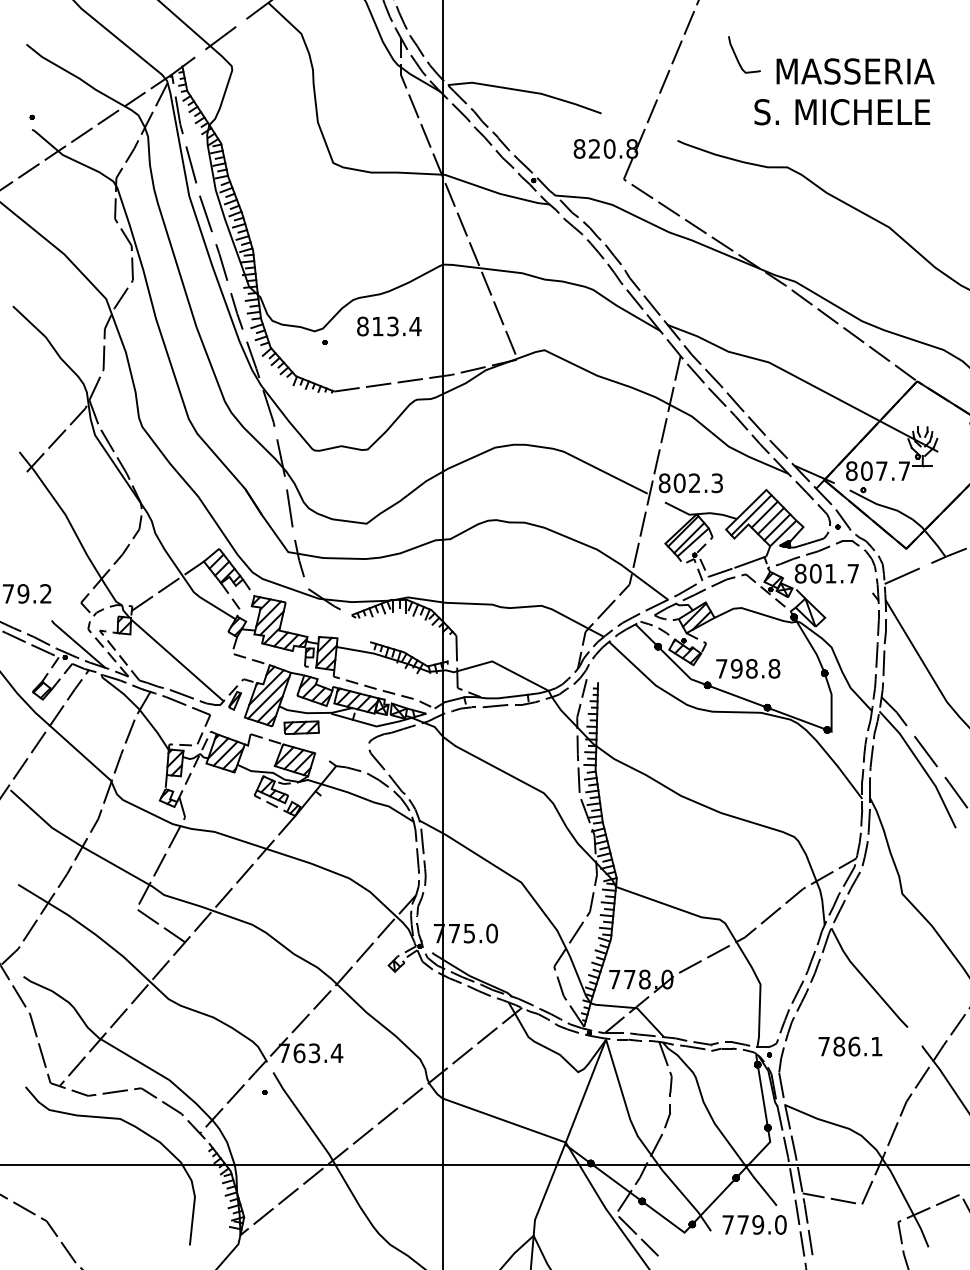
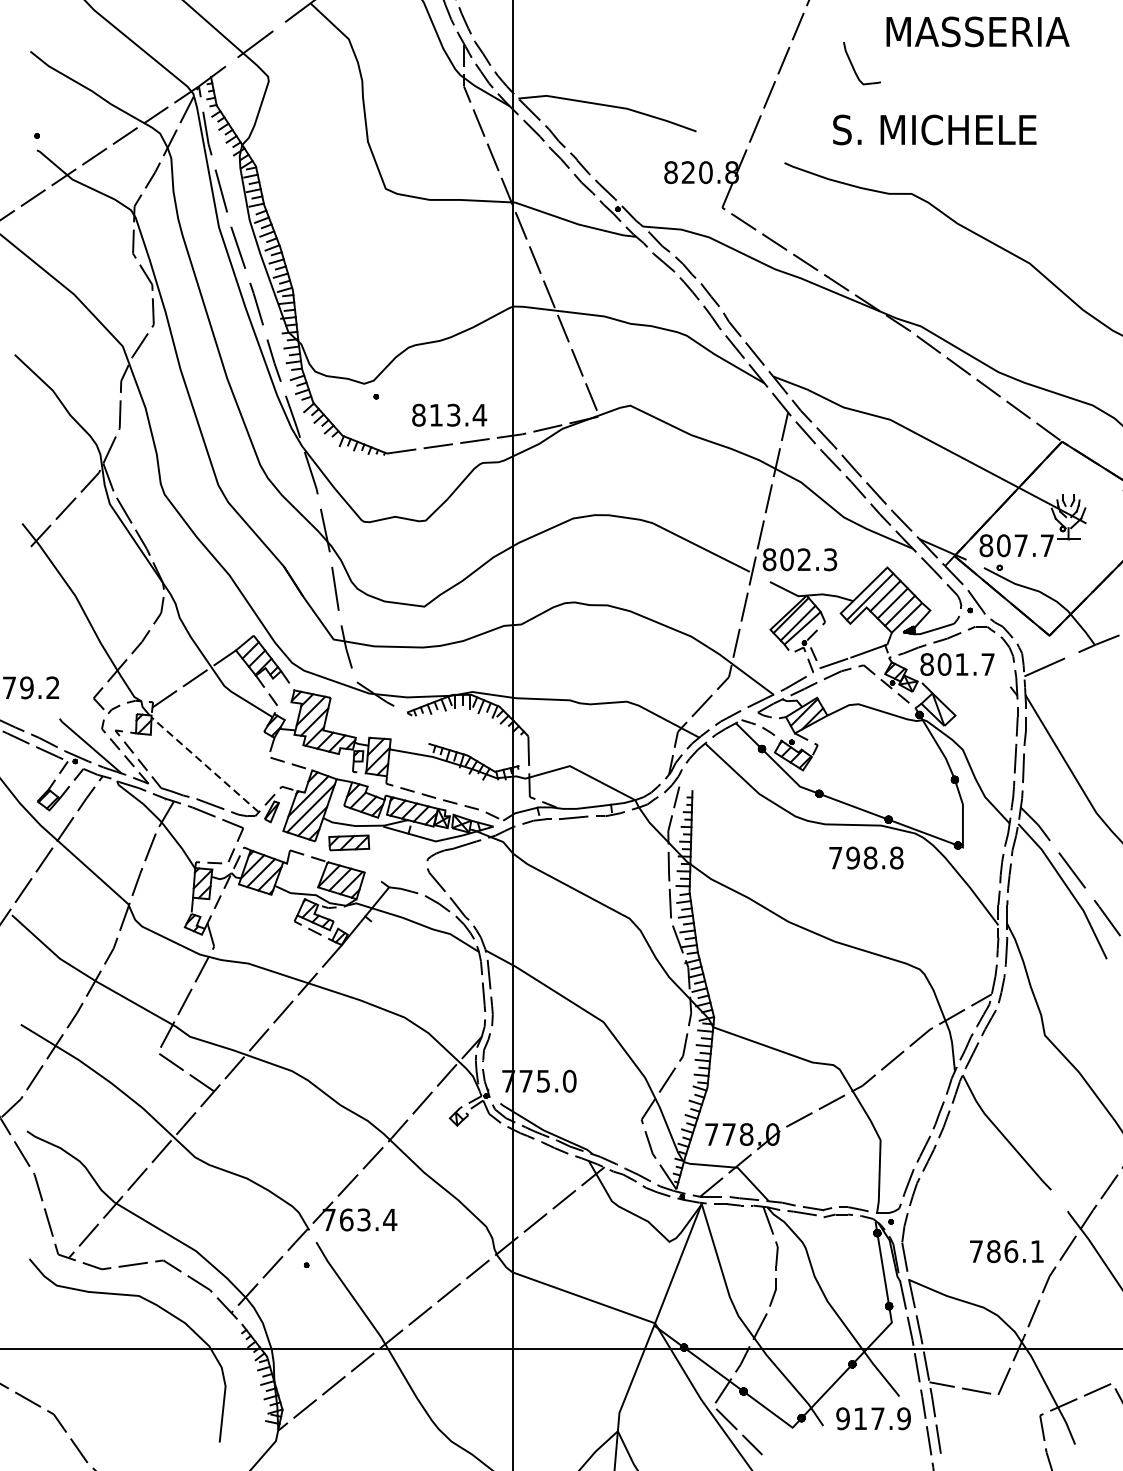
text: (855, 71) -> (977, 31), moved
text: (842, 112) -> (935, 130), moved
text: (389, 326) -> (449, 415), moved
line: (177, 660) -> (205, 765), solid -> dashed
text: (748, 668) -> (866, 857), moved
text: (850, 1046) -> (1006, 1251), moved
text: (754, 1224) -> (873, 1418), 779.0 -> 917.9

